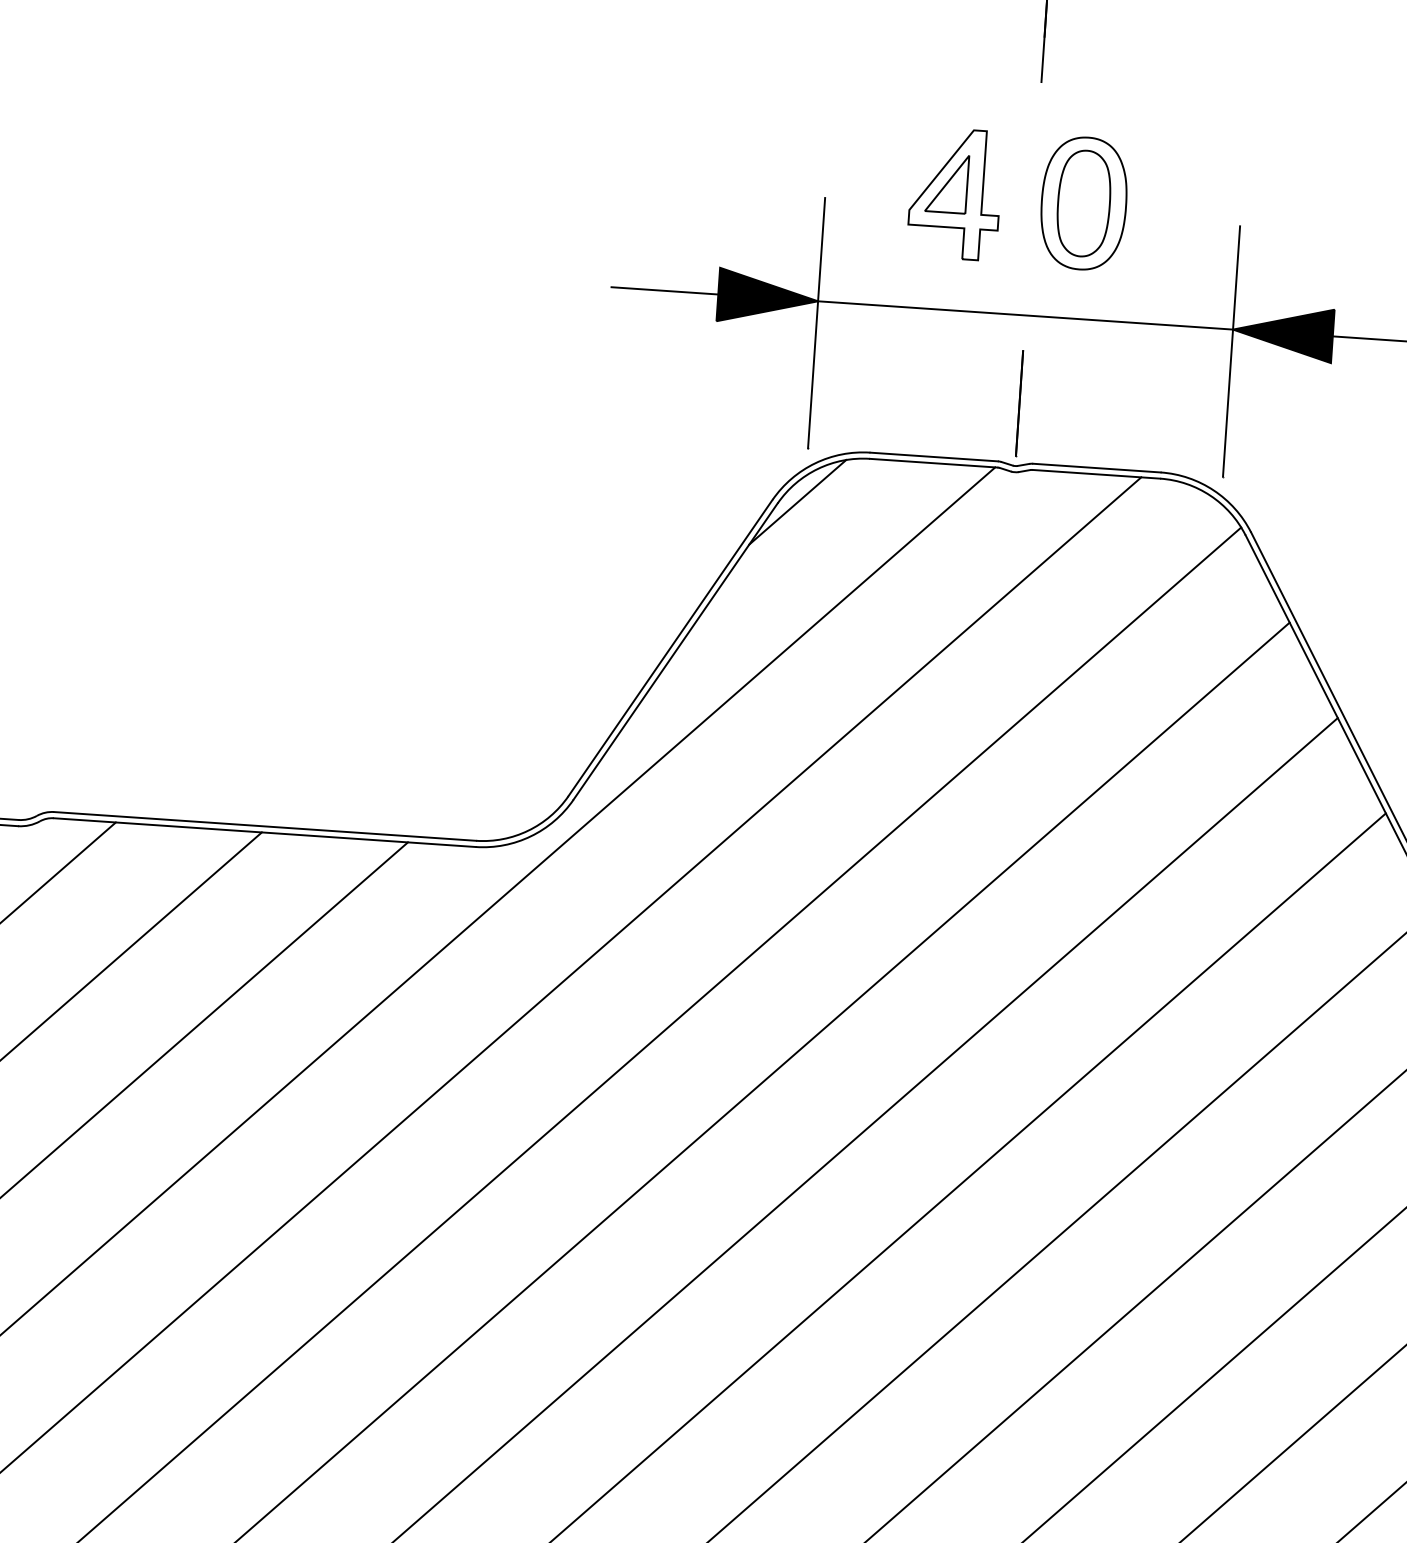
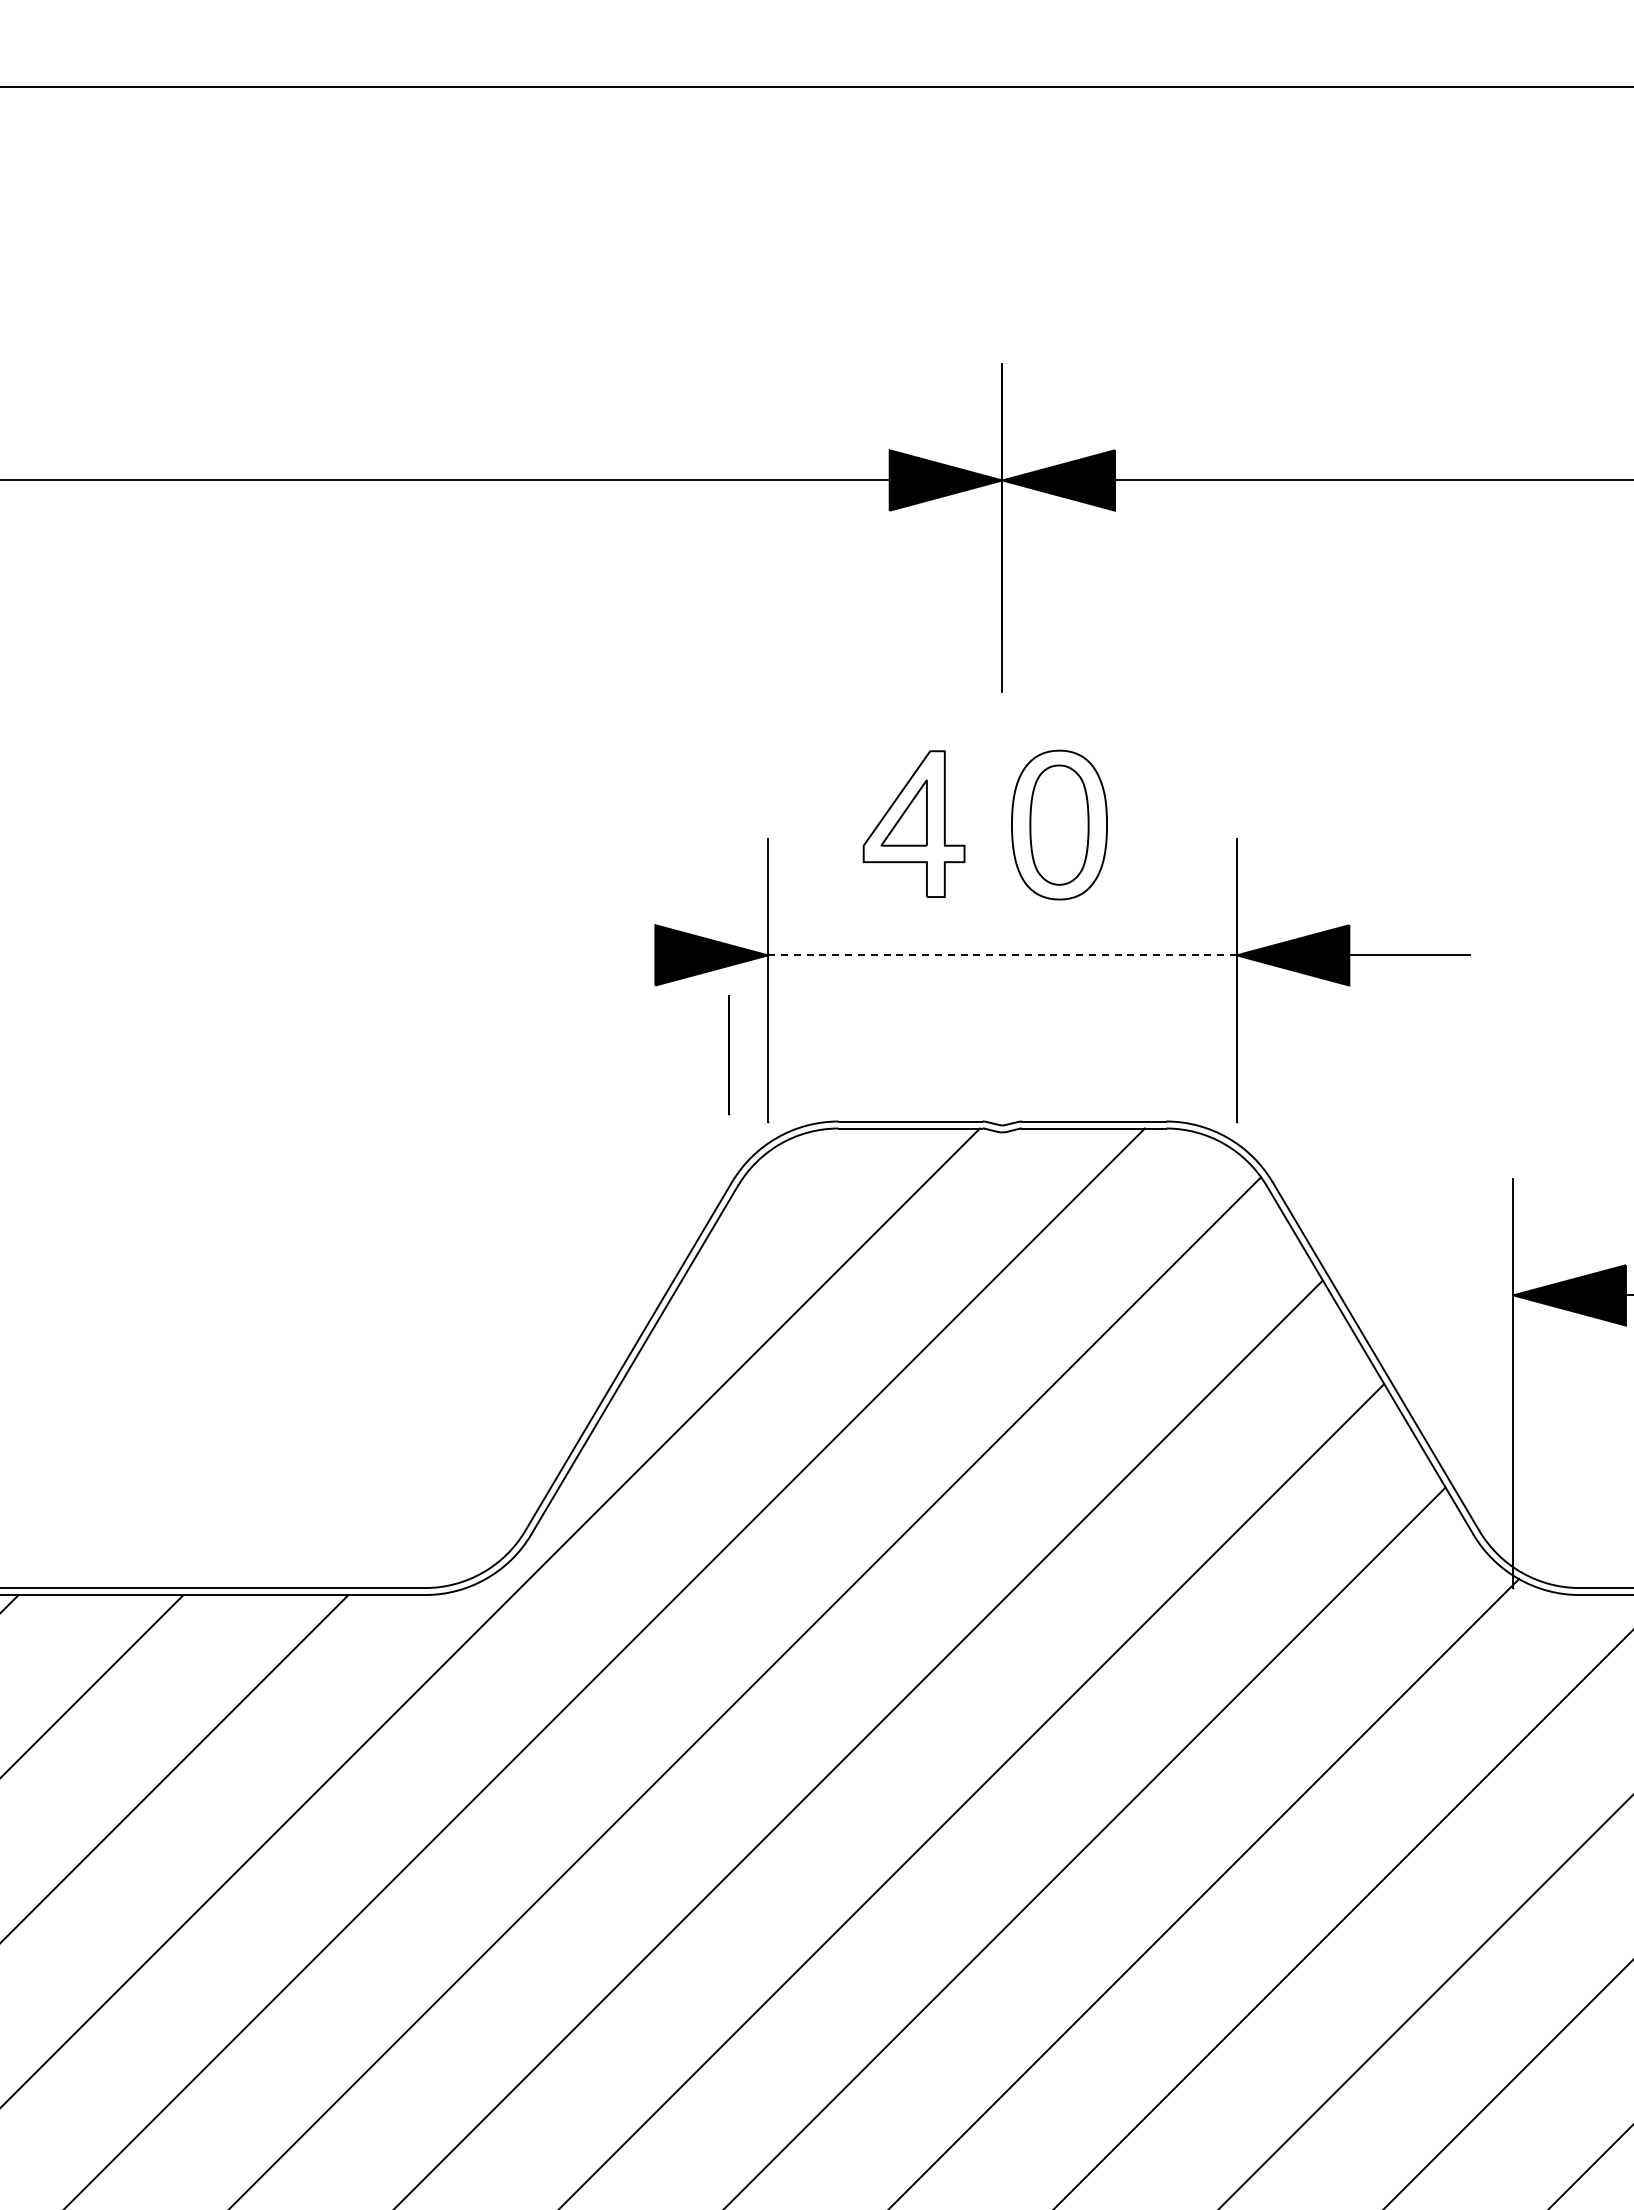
line: (664, 290) -> (594, 955), removed
line: (1025, 315) -> (1002, 955), solid -> dashed
line: (1019, 404) -> (729, 1055), moved
line: (797, 501) -> (760, 1182), removed

